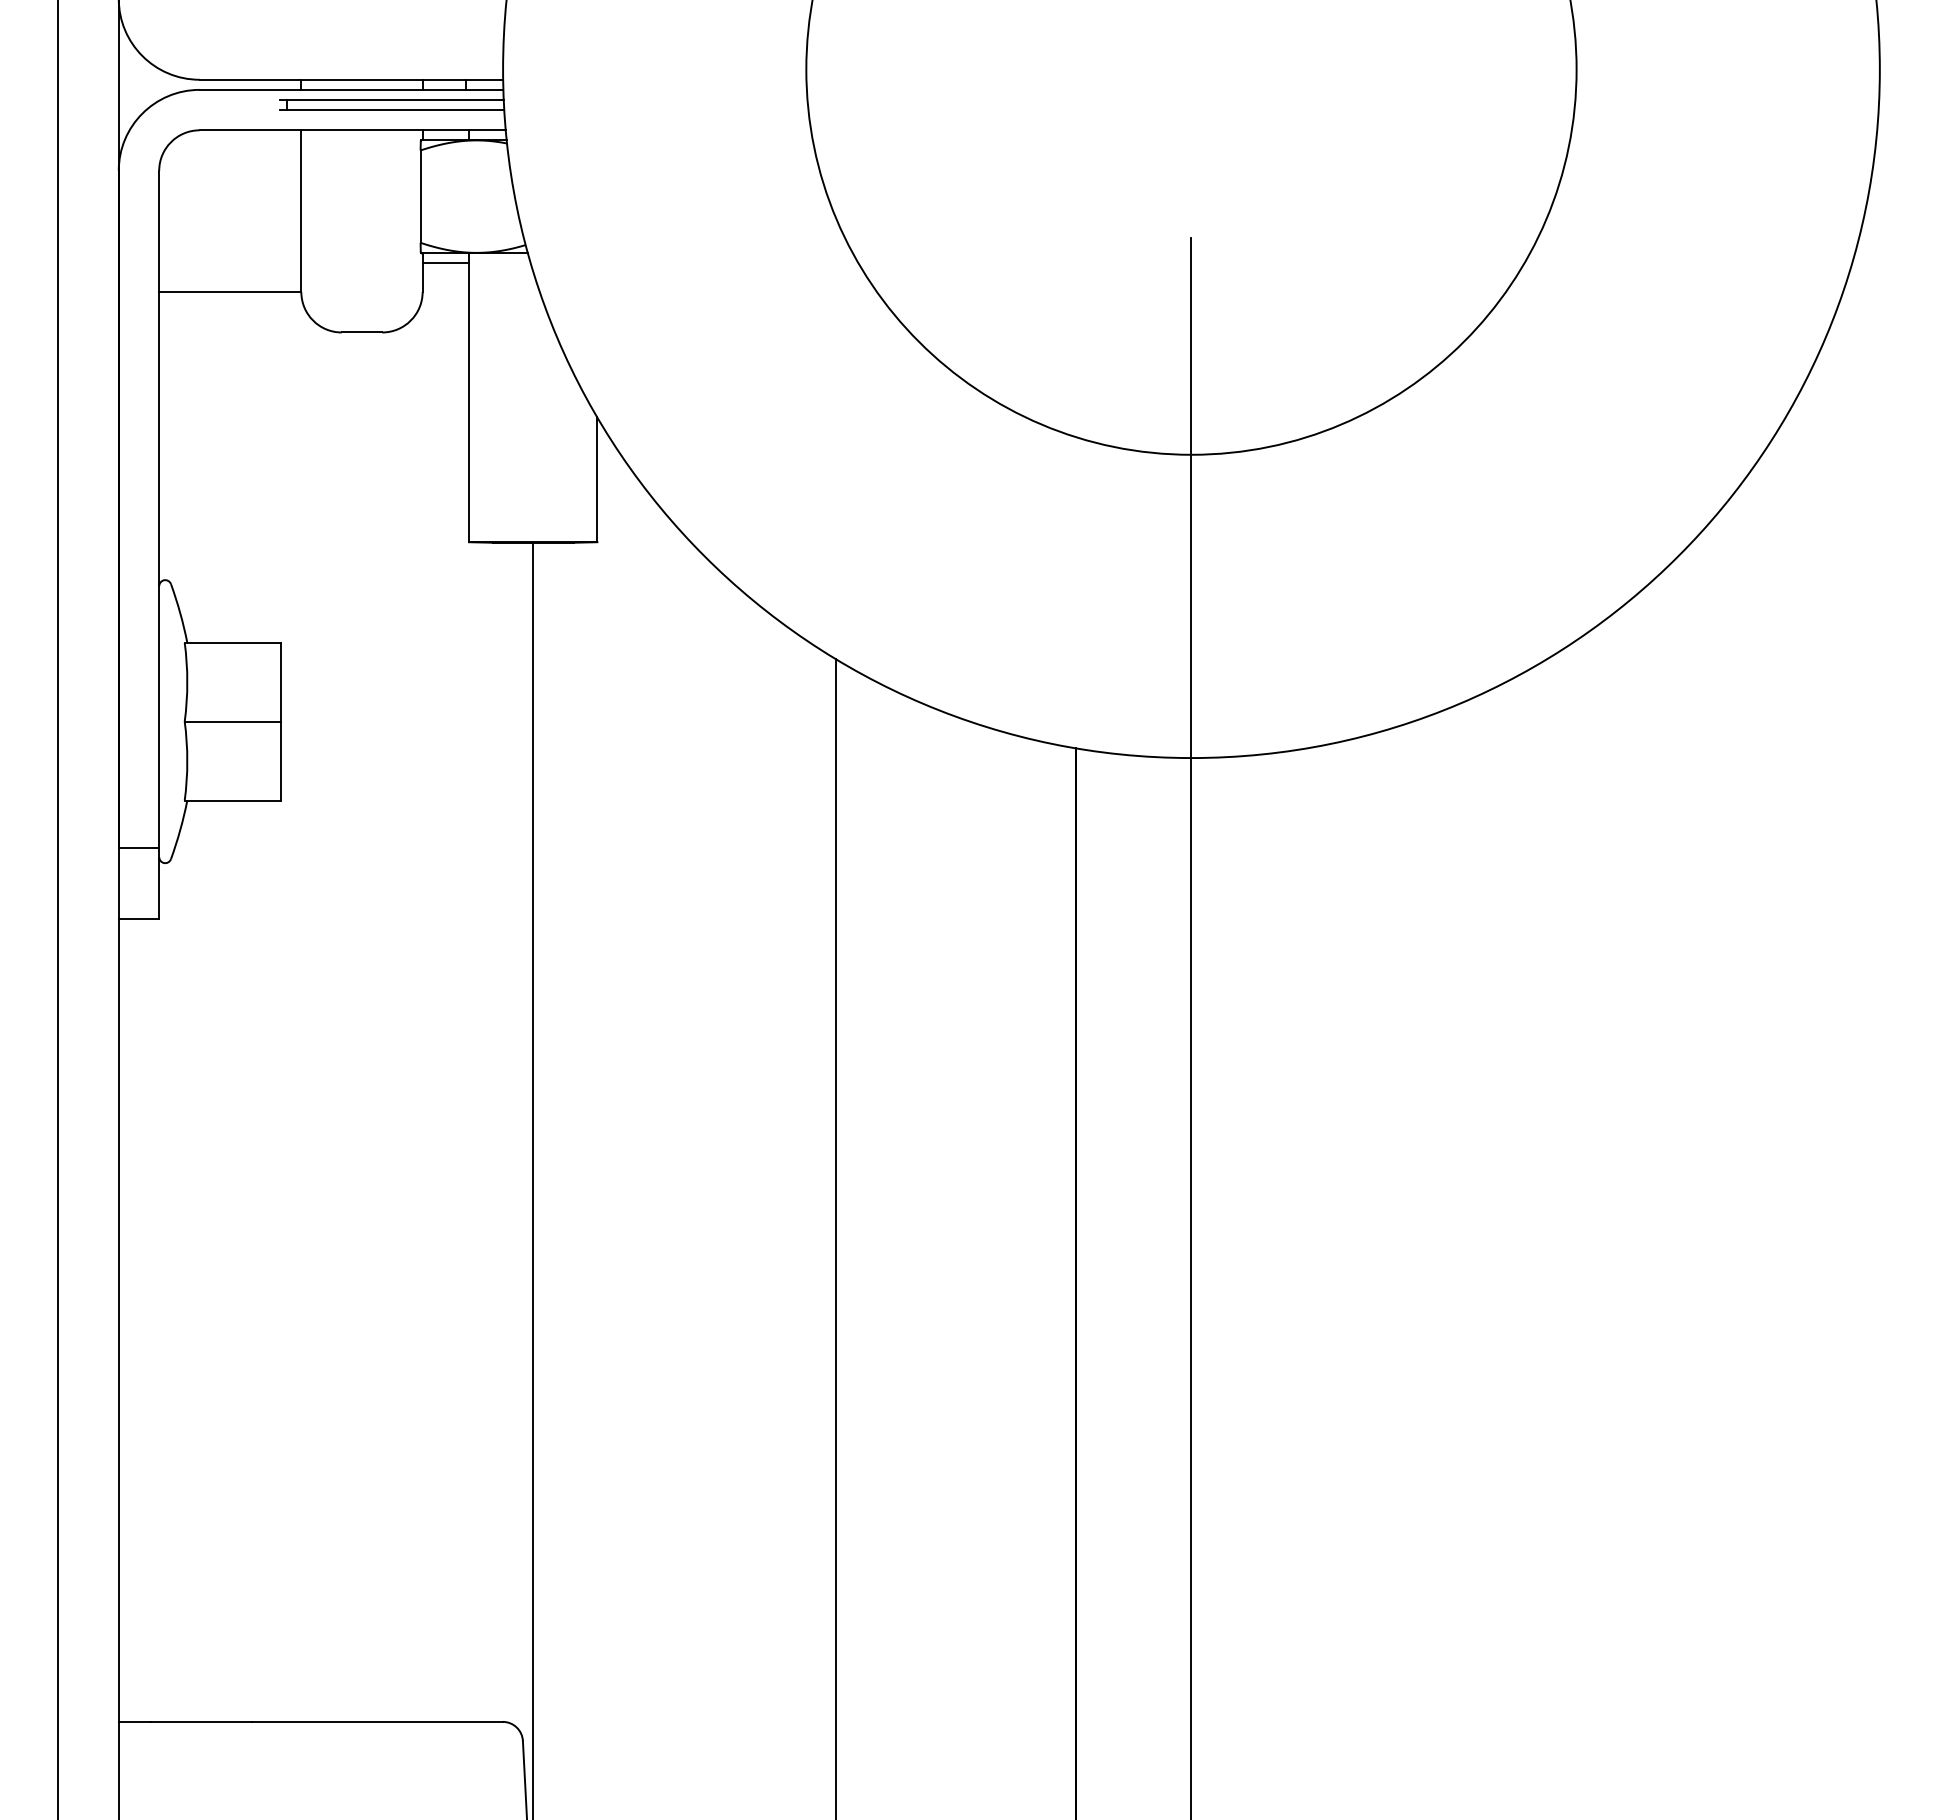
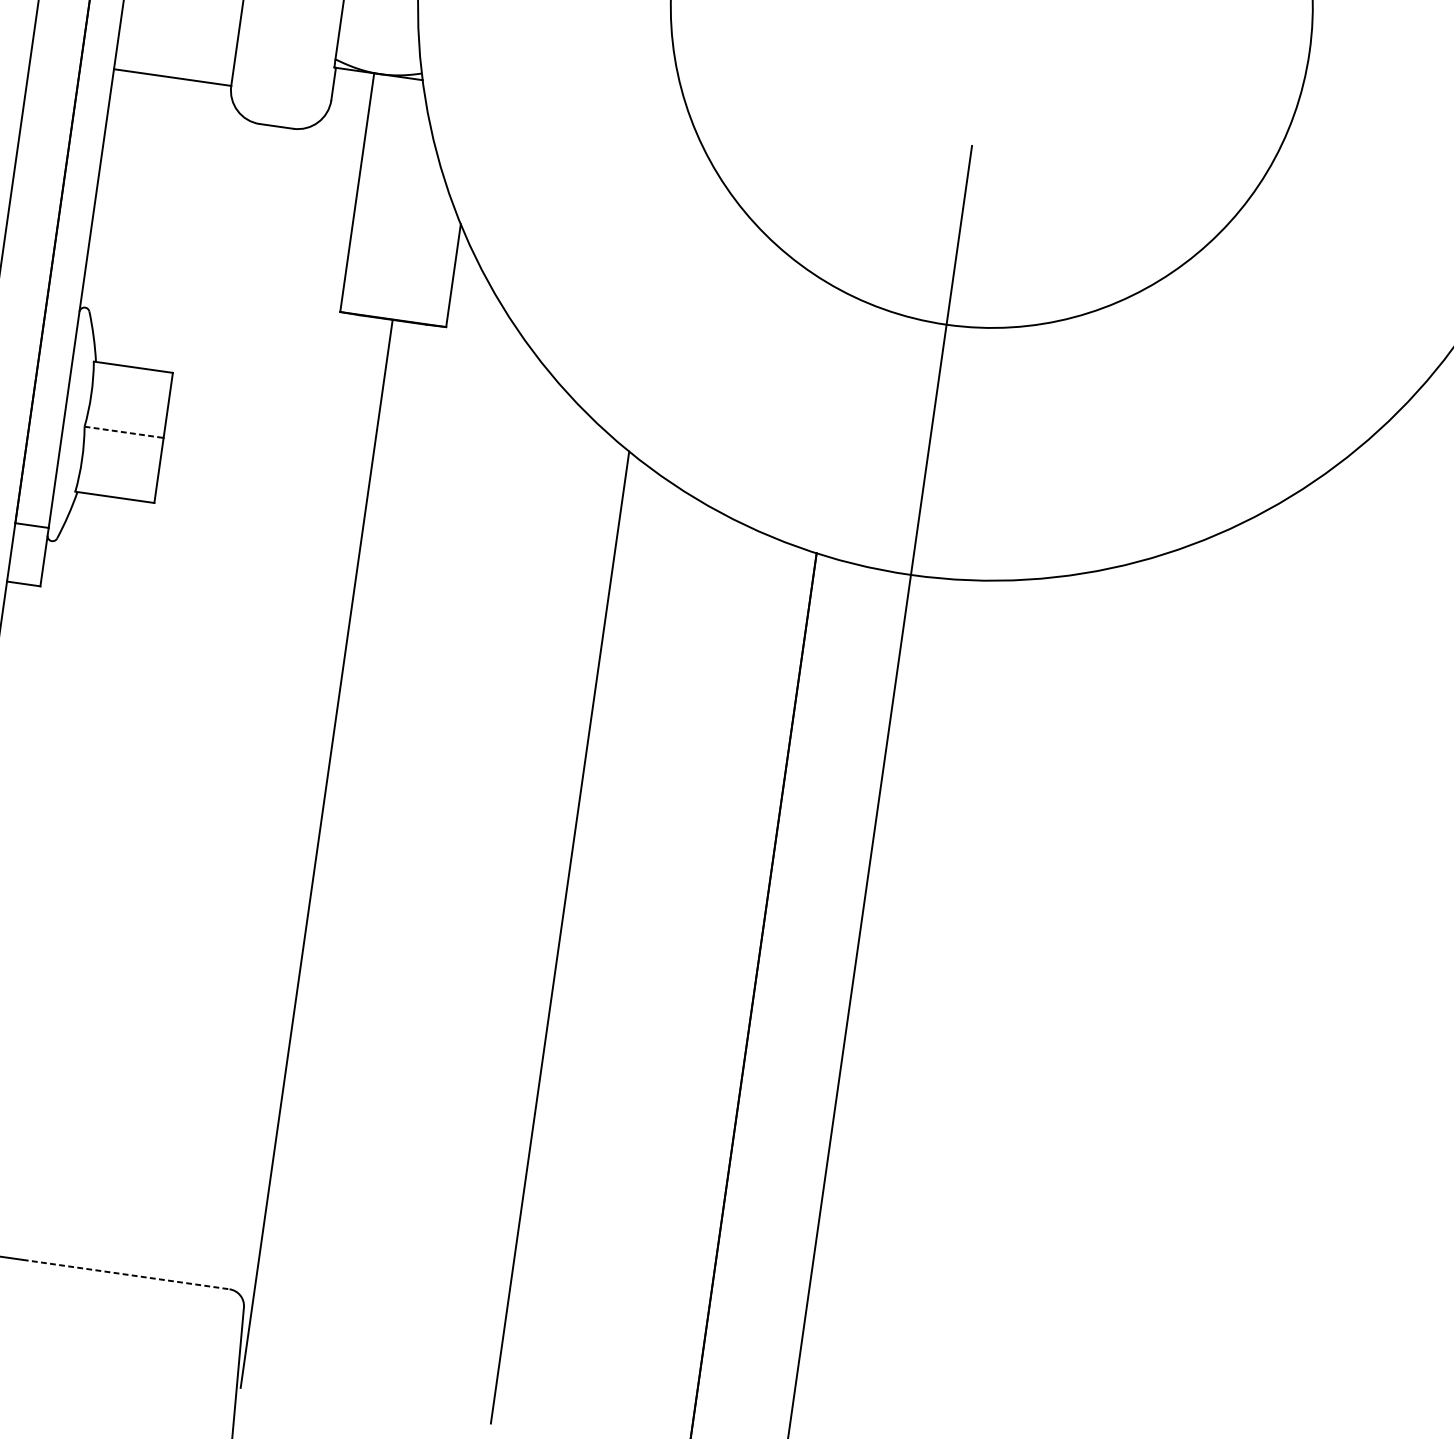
line: (445, 262) -> (353, 78), removed
line: (232, 721) -> (124, 432), solid -> dashed
line: (377, 1721) -> (126, 1274), solid -> dashed

